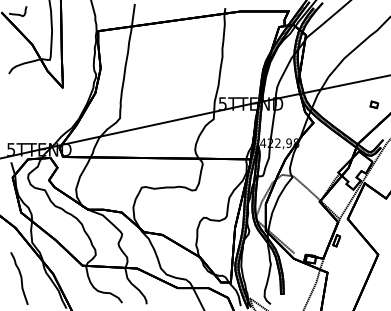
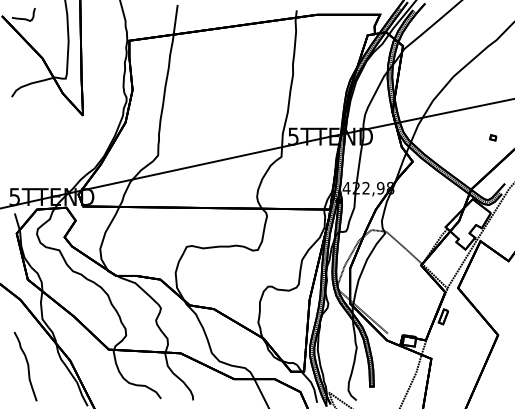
part: (374, 104) -> (493, 137), size x0.62

